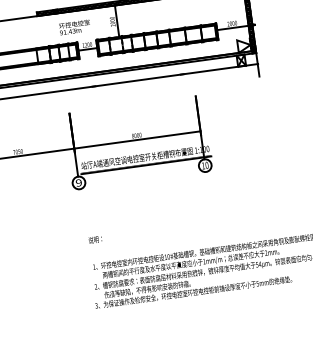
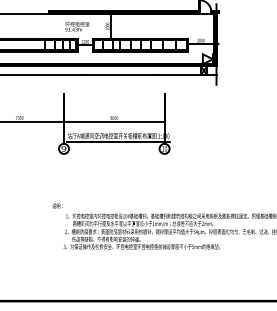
text: (95, 239) -> (57, 205), moved

